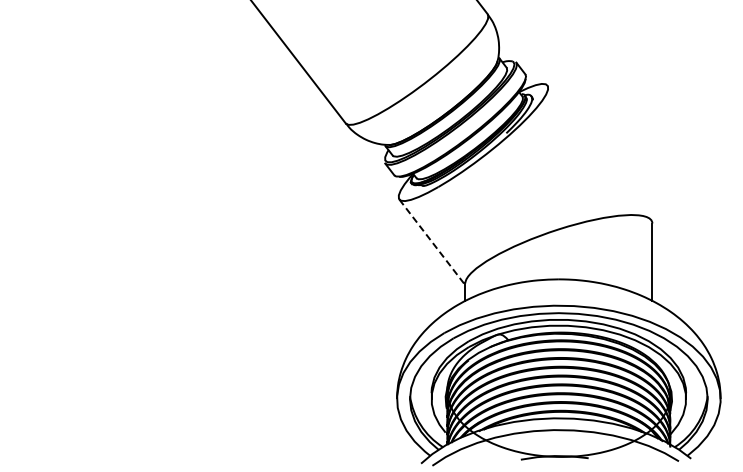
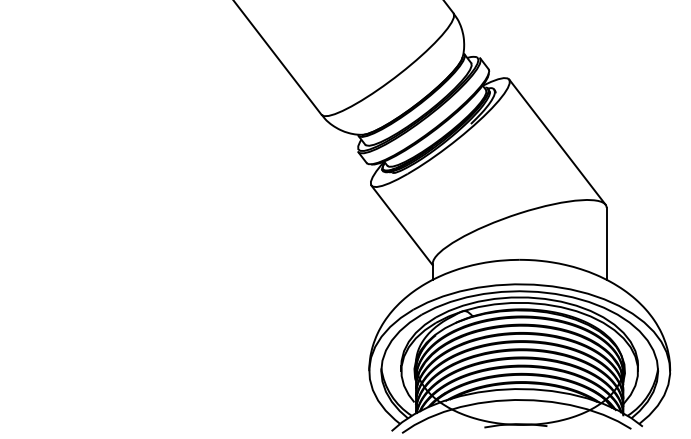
line: (599, 152) -> (557, 141), added
line: (432, 242) -> (402, 225), dashed -> solid

